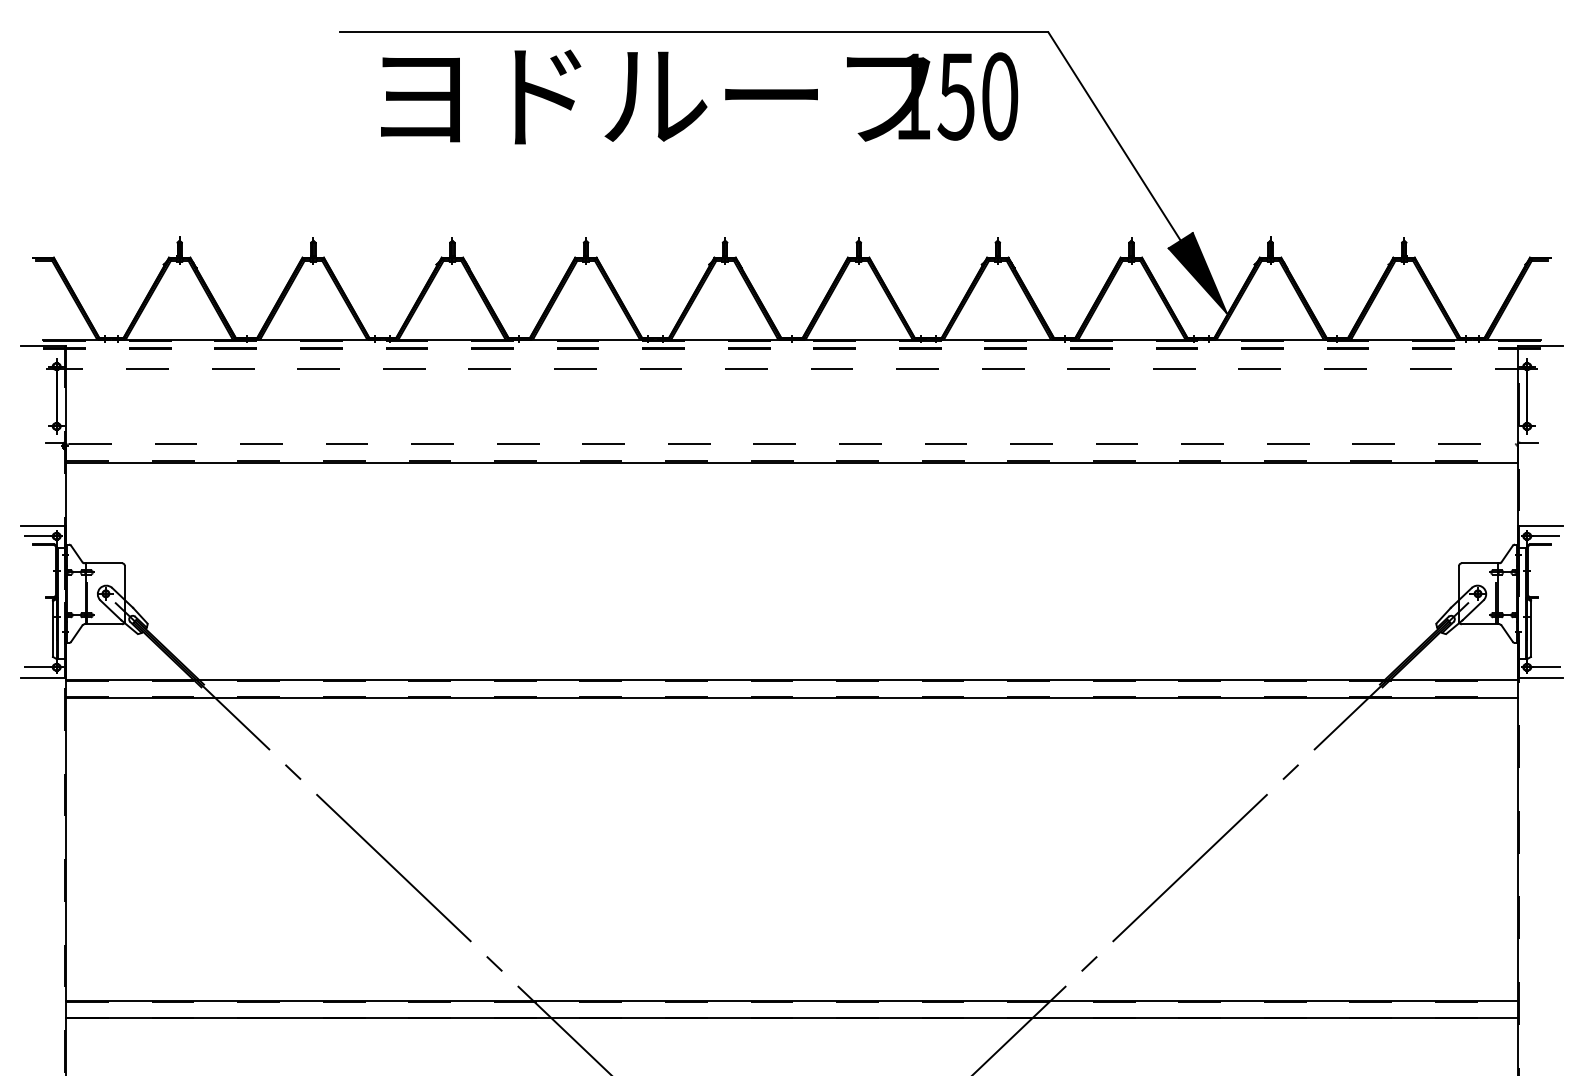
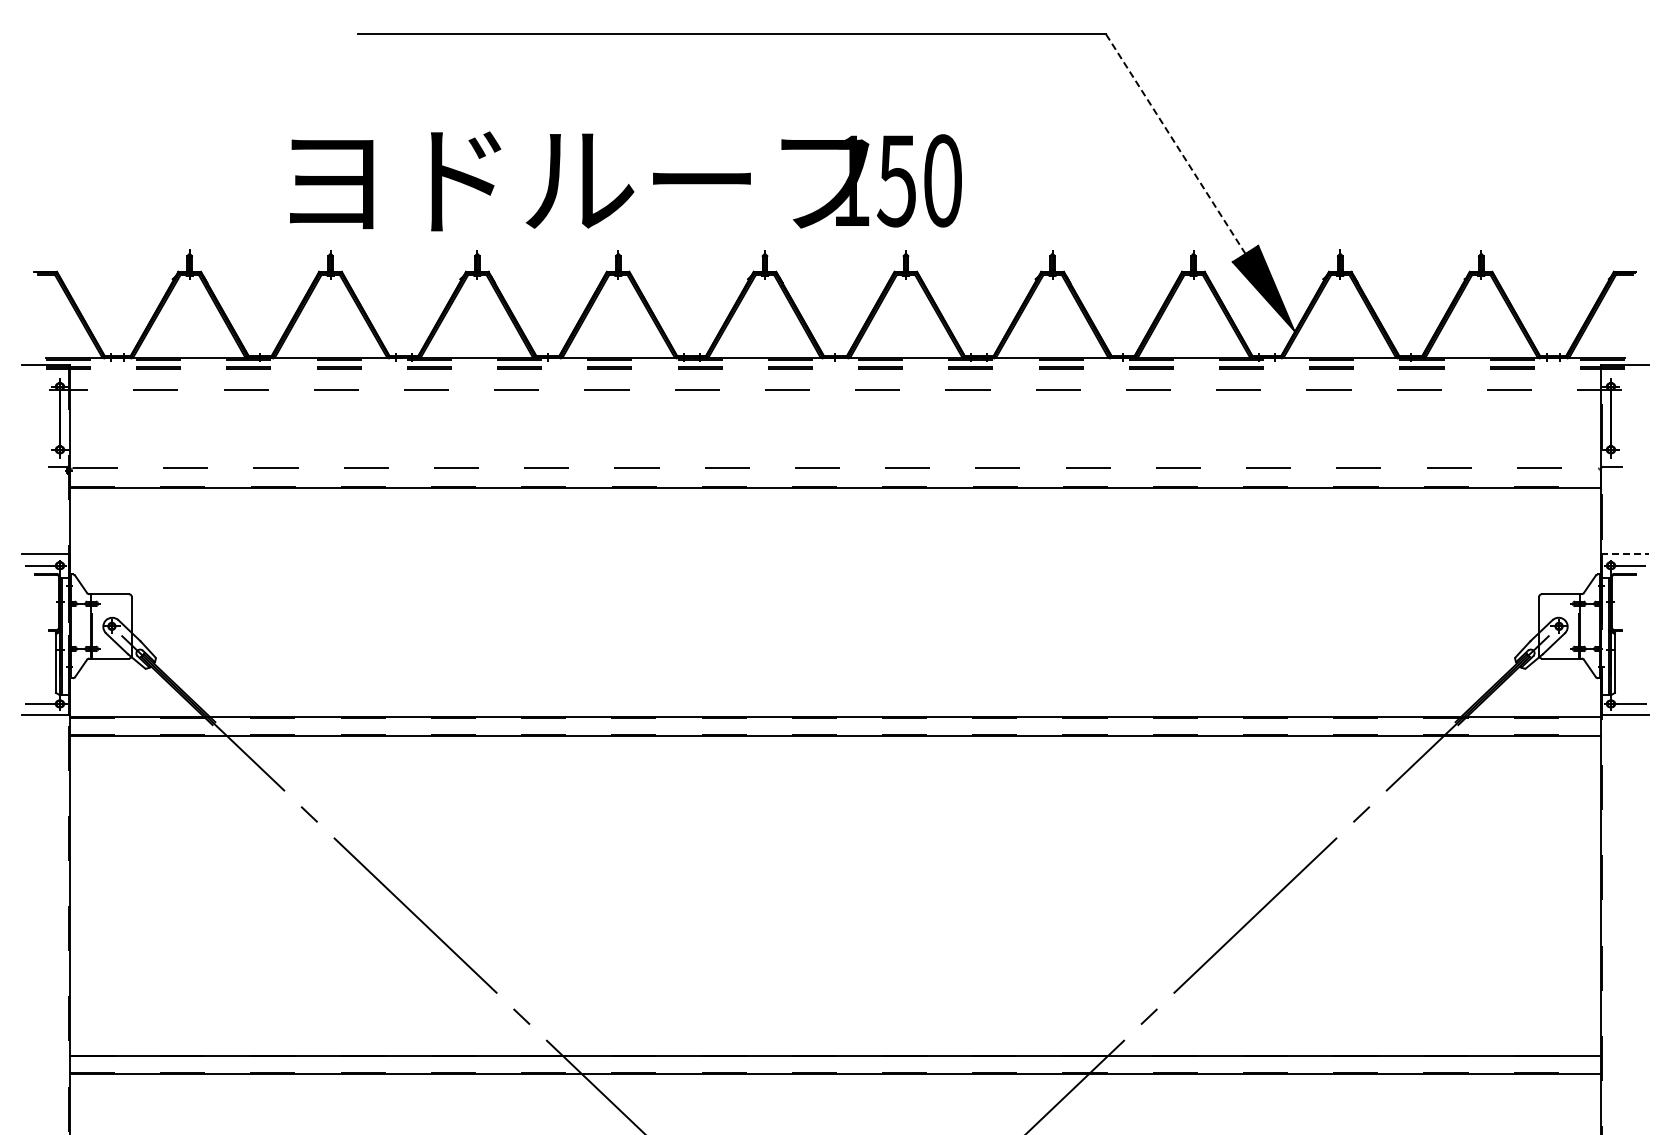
text: (699, 97) -> (625, 181), moved
line: (1114, 136) -> (1175, 143), solid -> dashed
line: (1540, 525) -> (1625, 554), solid -> dashed

